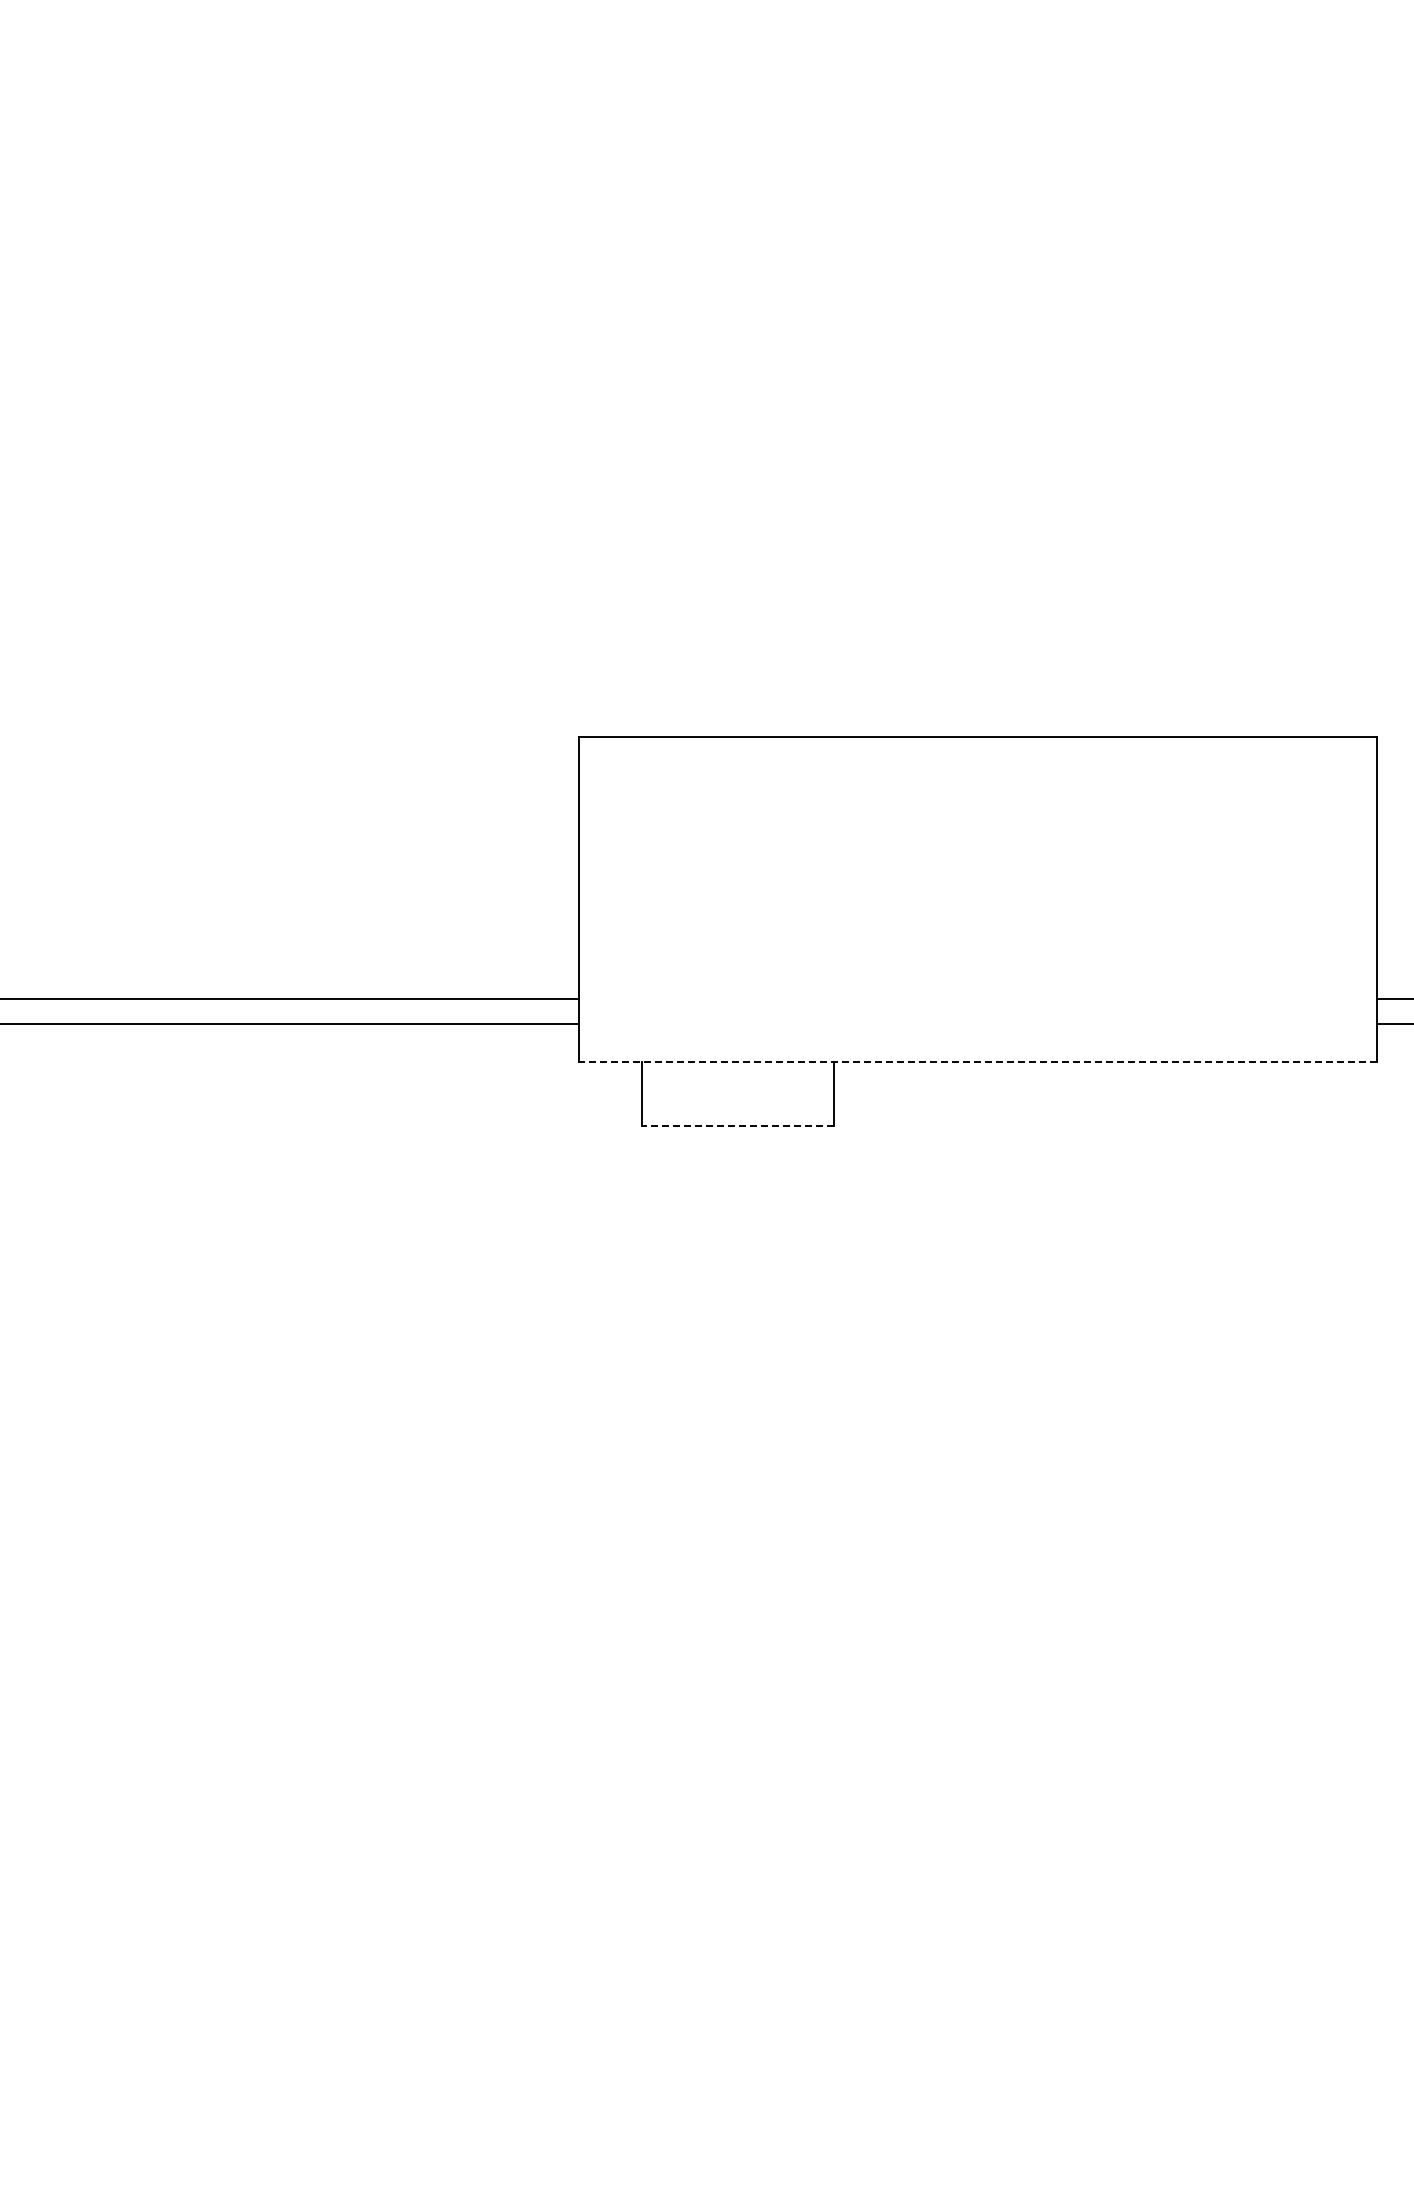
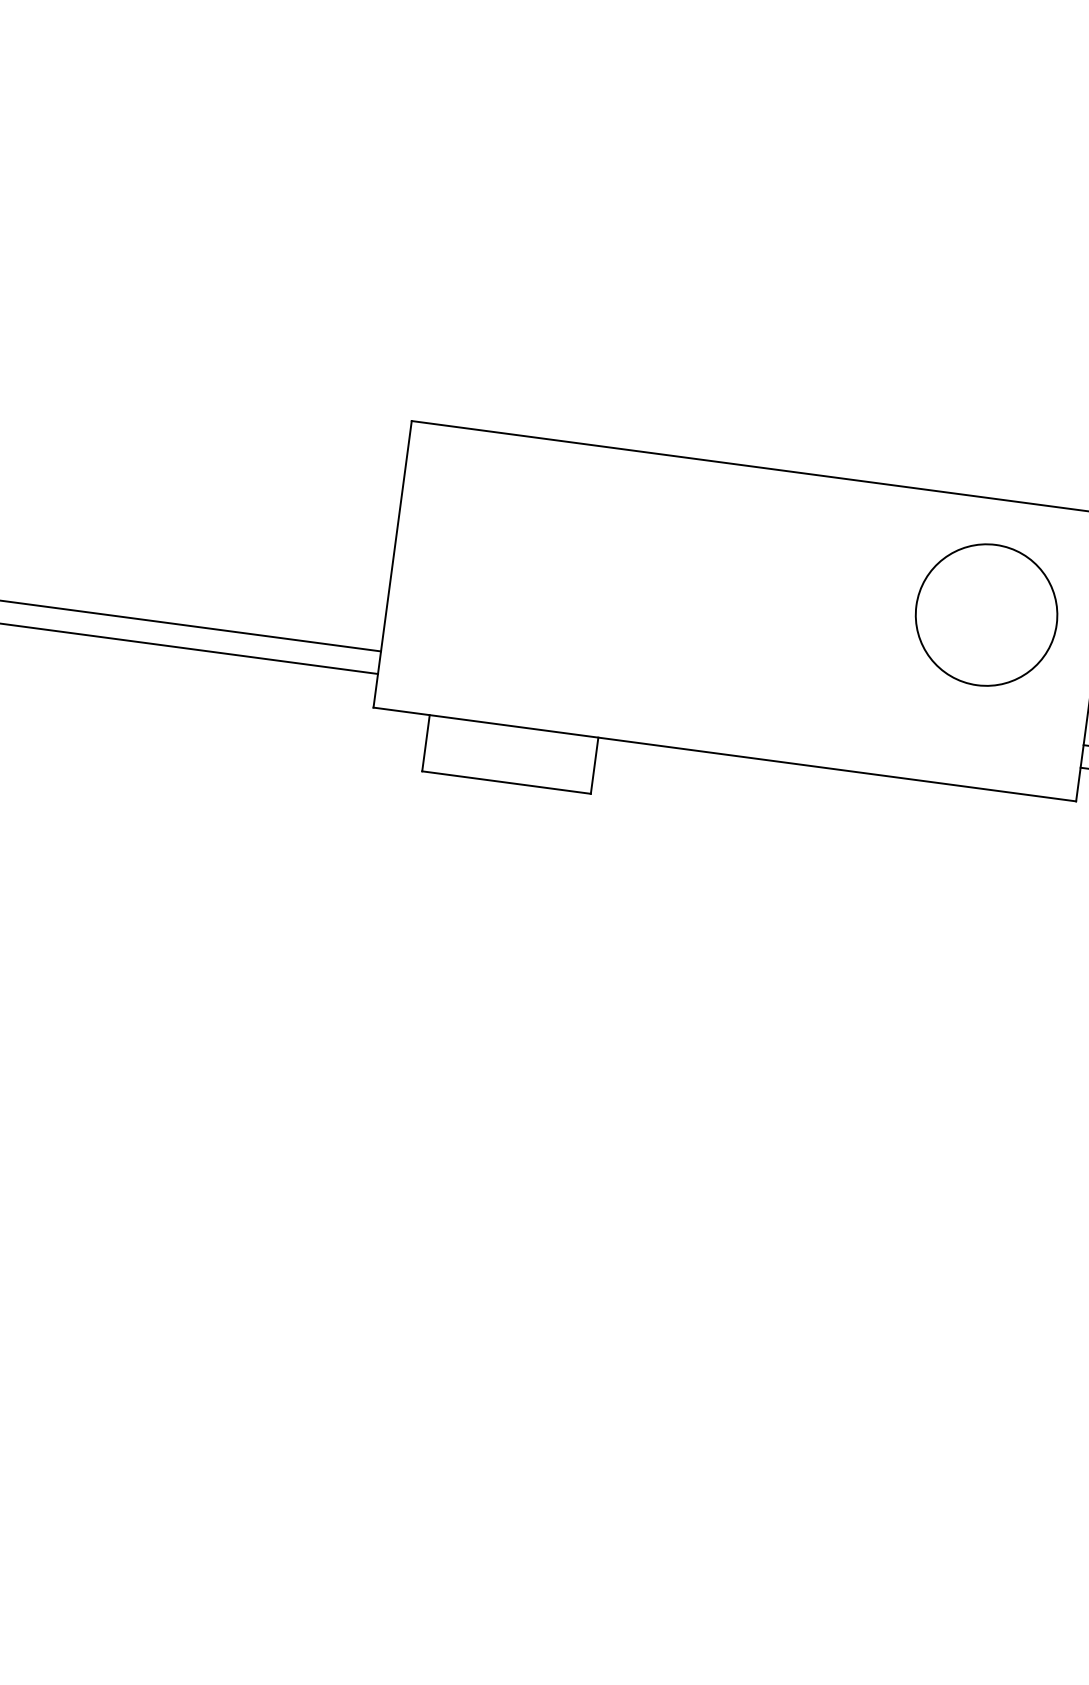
circle: (1248, 867) -> (986, 614), added
line: (977, 1062) -> (724, 754), dashed -> solid
line: (738, 1126) -> (506, 782), dashed -> solid

